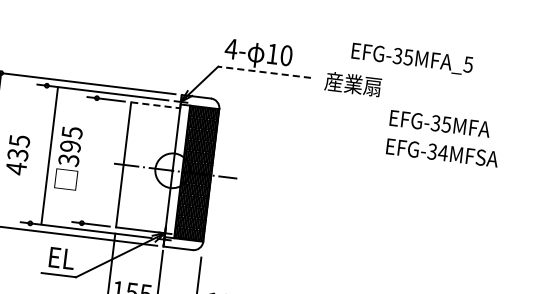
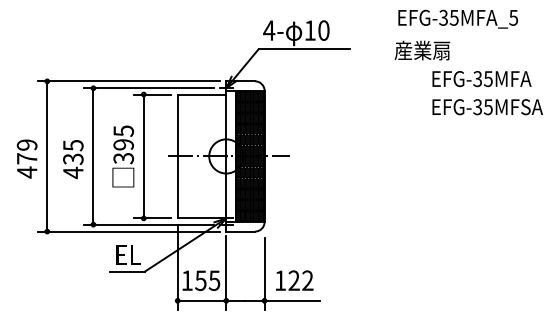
text: (411, 58) -> (457, 18), moved
line: (264, 72) -> (304, 49), dashed -> solid
text: (353, 84) -> (422, 50), moved
line: (156, 105) -> (202, 94), dashed -> solid
text: (443, 153) -> (488, 107), EFG-34MFSA -> EFG-35MFSA
line: (49, 155) -> (93, 156), moved
line: (89, 160) -> (143, 156), added

